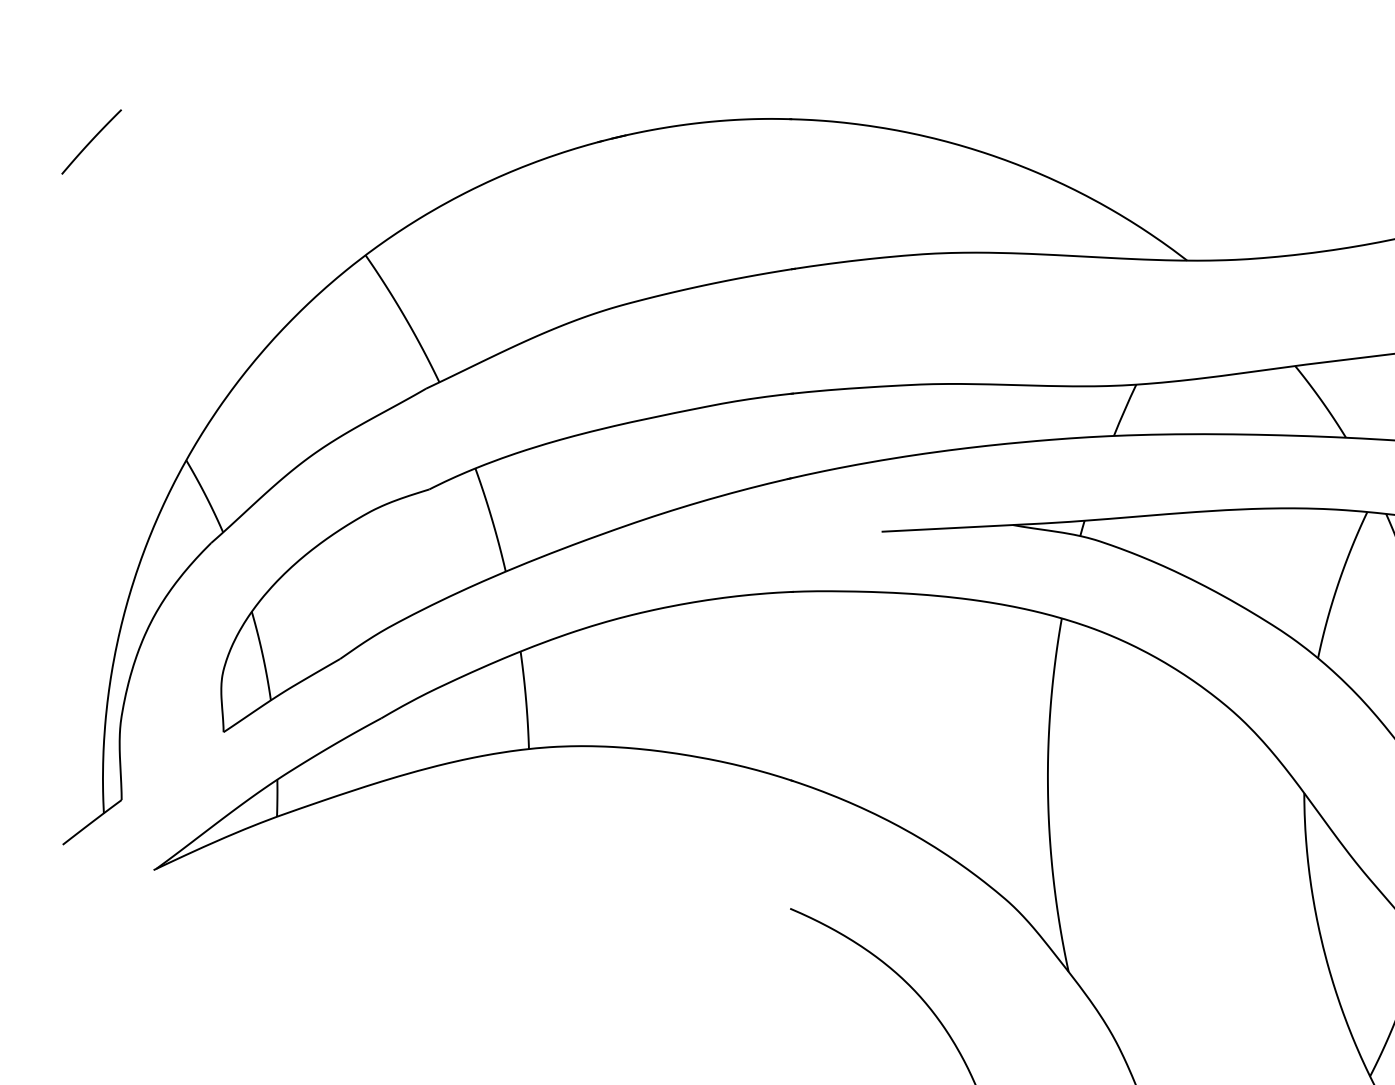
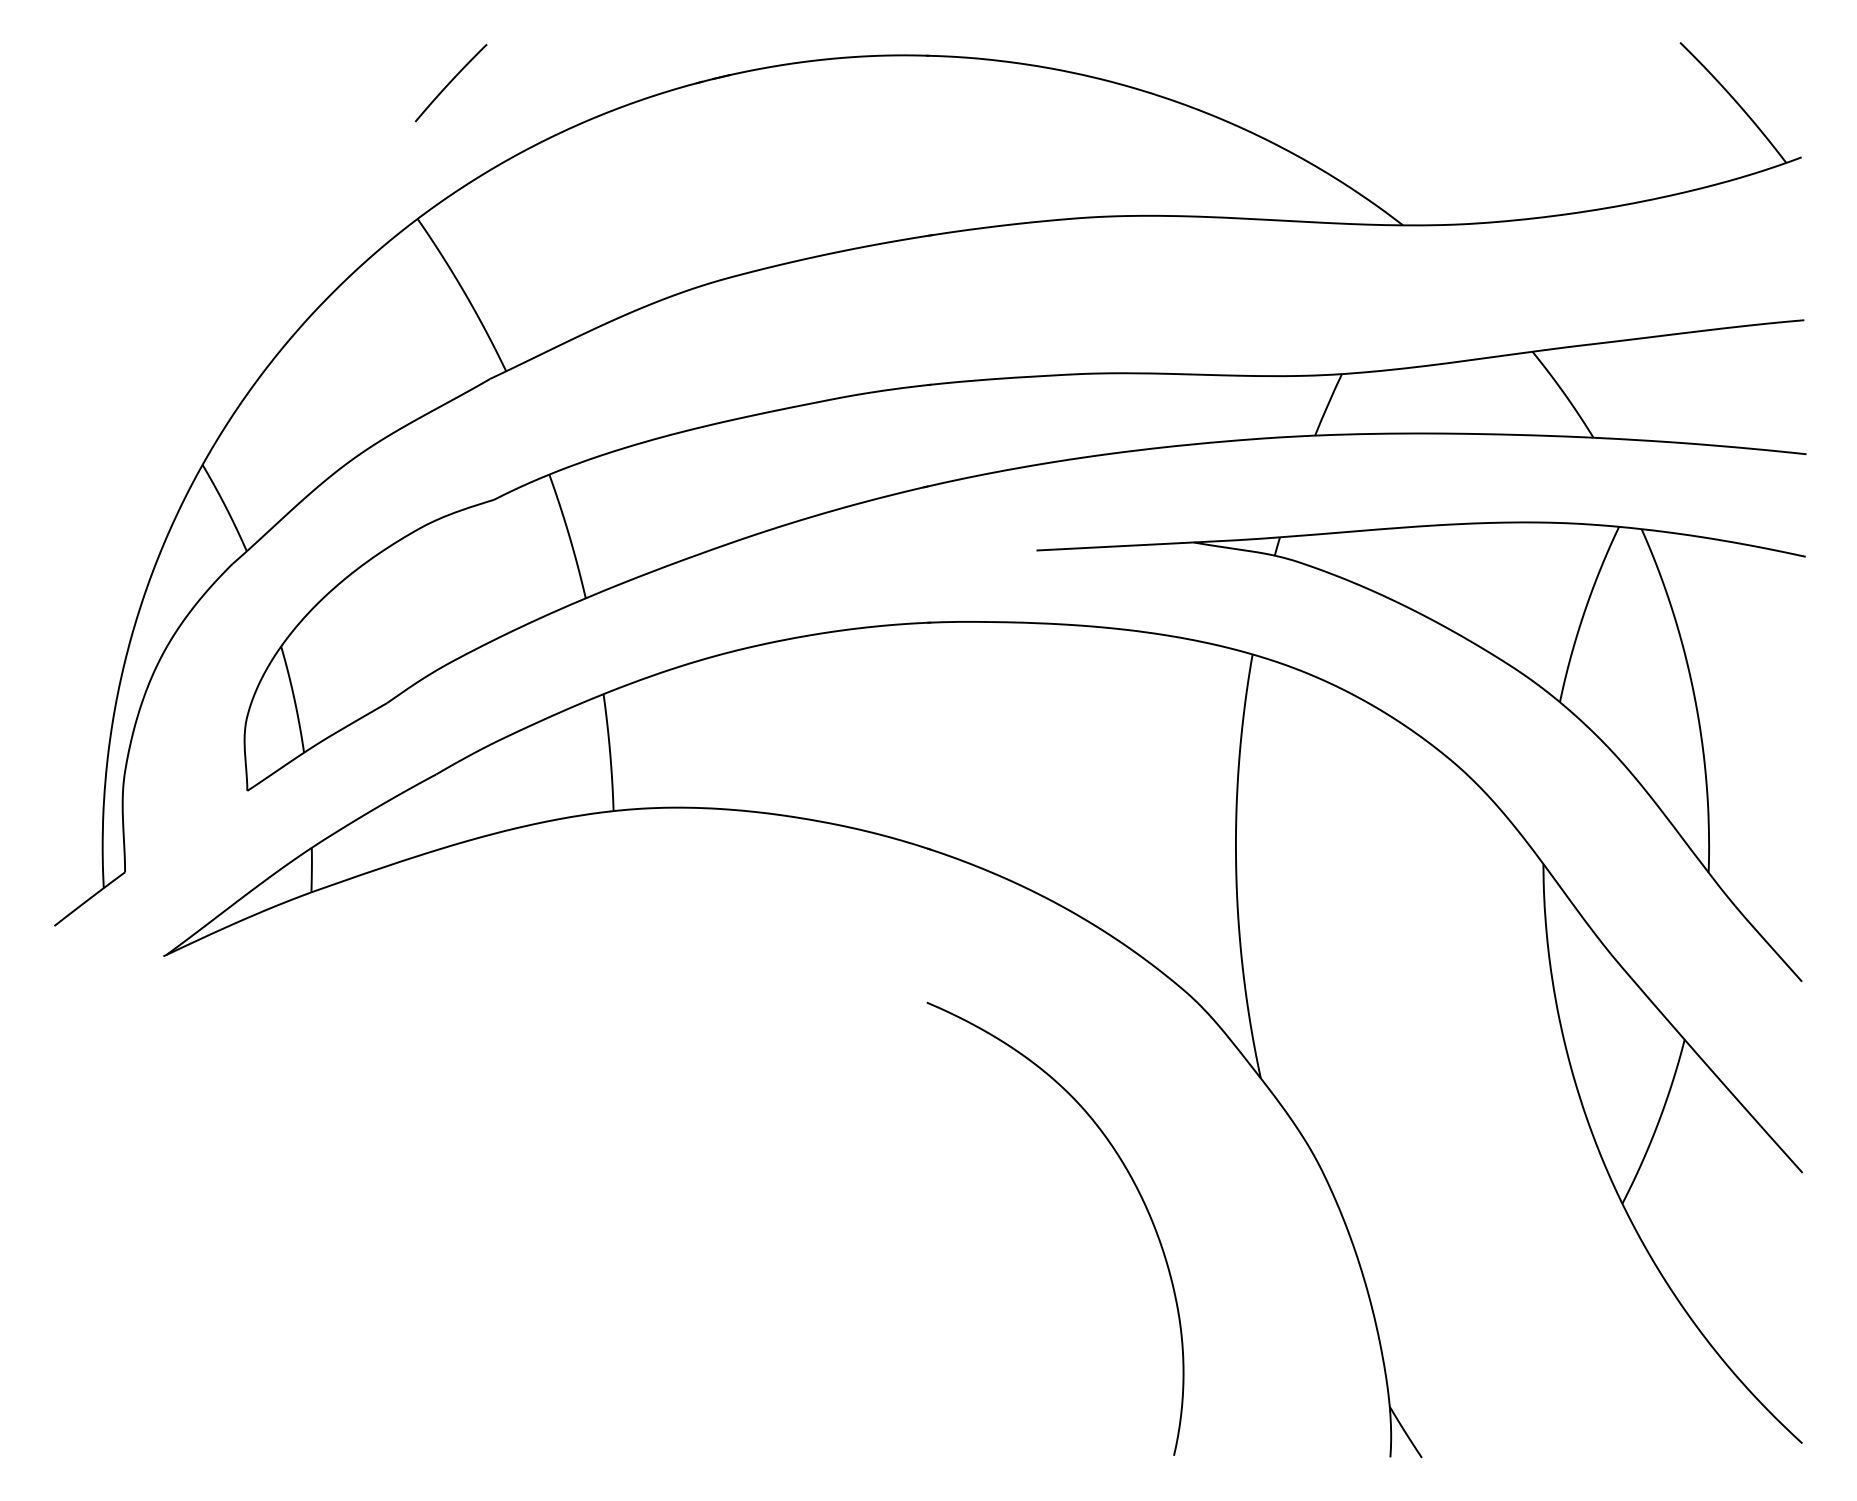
curve: (91, 142) -> (450, 83), moved

